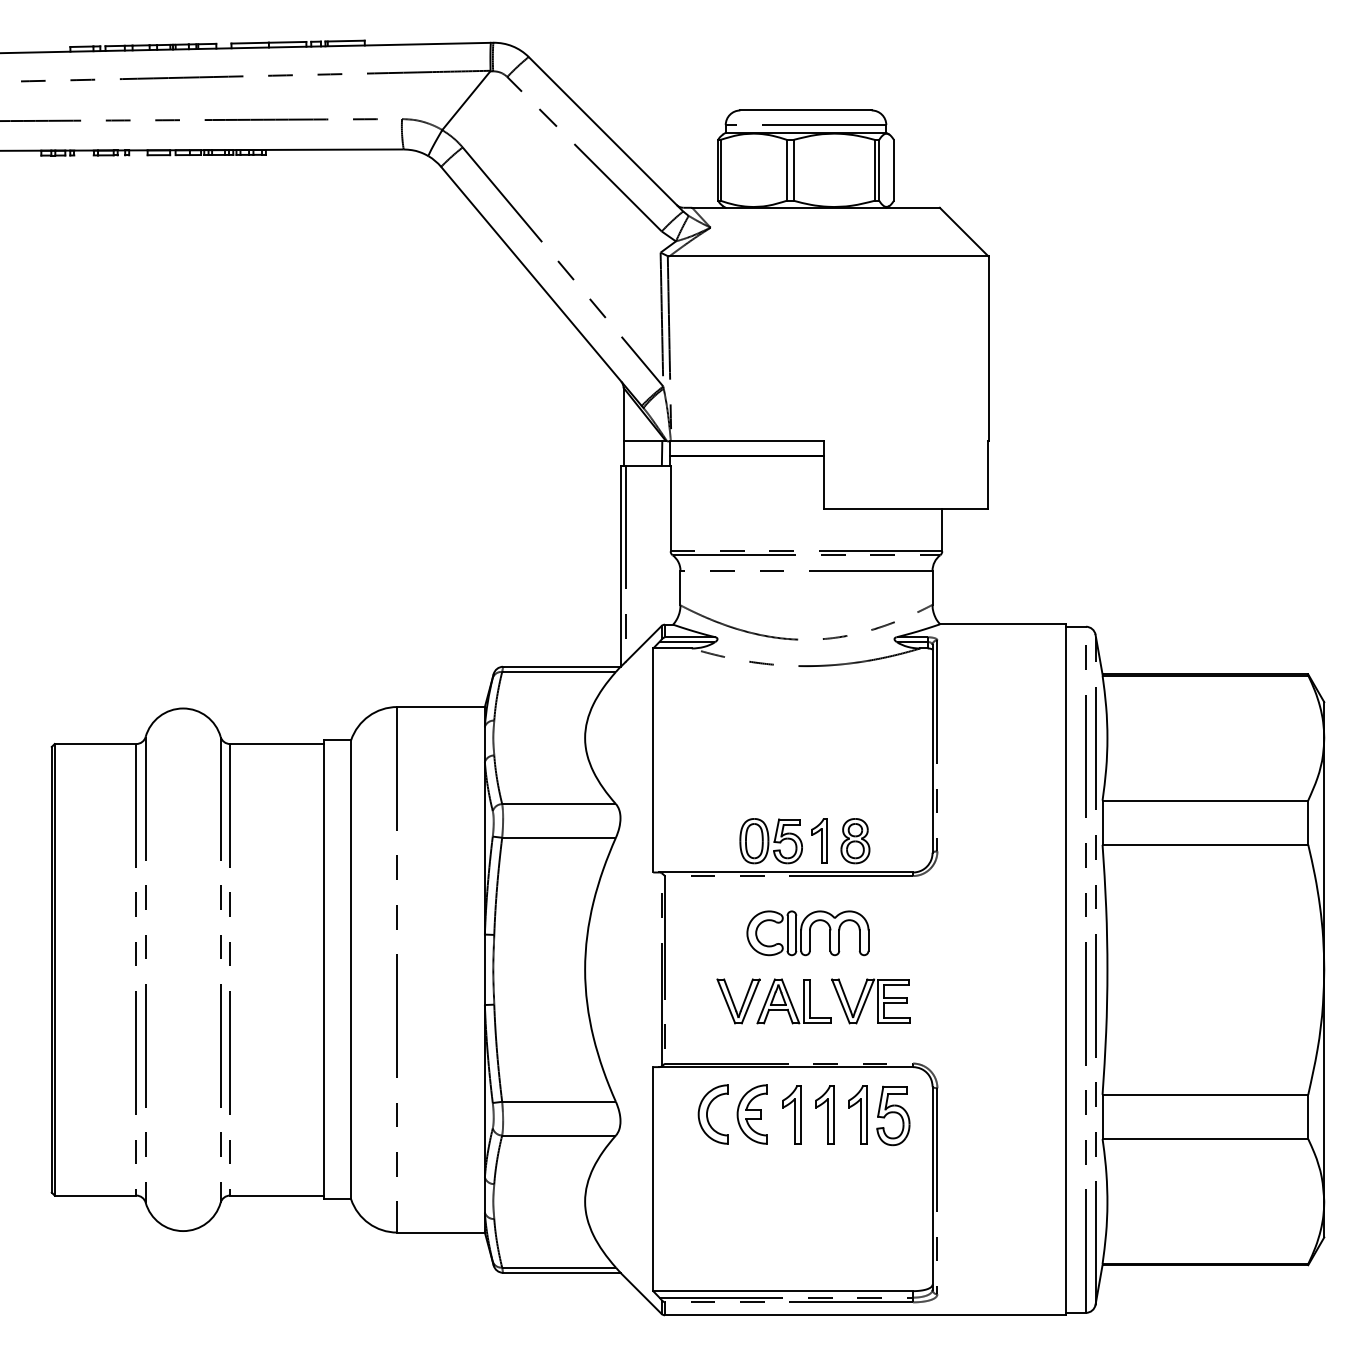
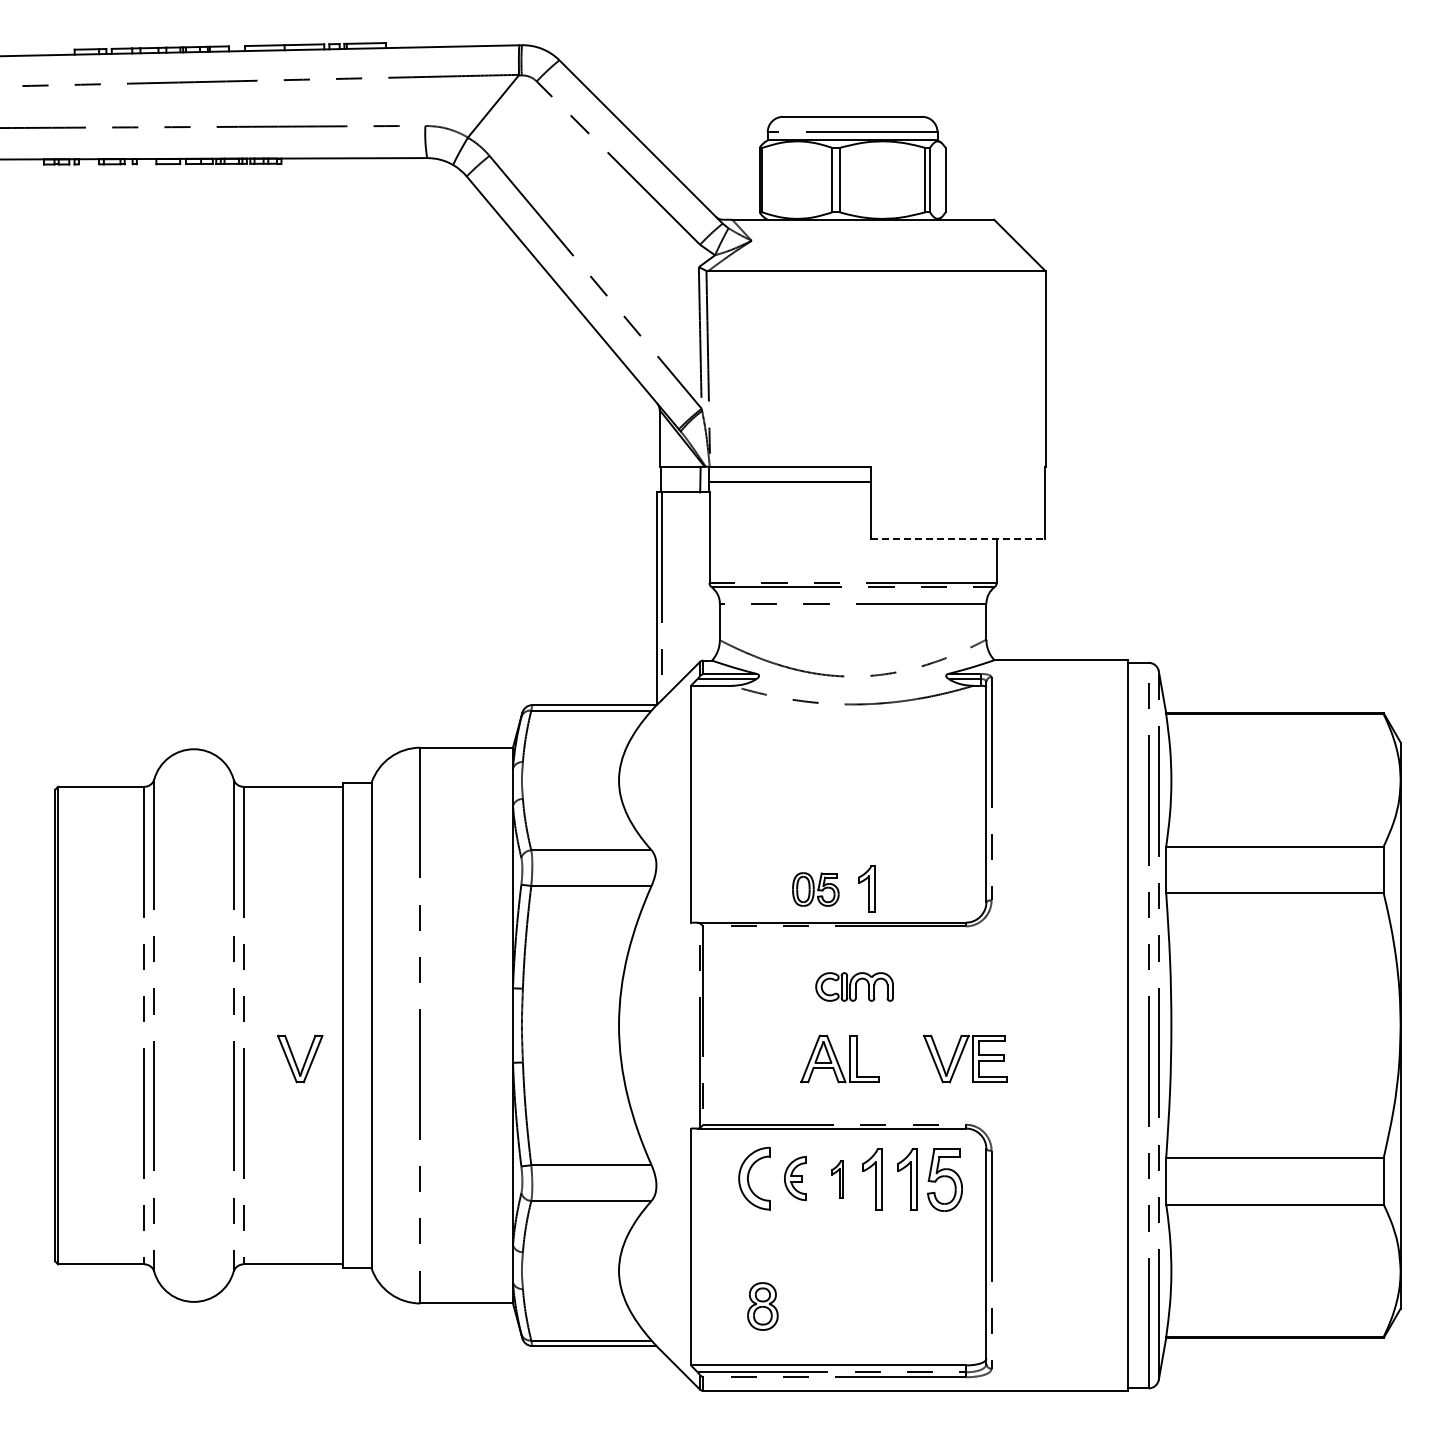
line: (905, 509) -> (957, 538), solid -> dashed
part: (770, 841) -> (815, 889), size x0.7
part: (855, 841) -> (762, 1306), moved
part: (807, 932) -> (854, 986), size x0.6
part: (738, 1000) -> (300, 1058), moved
part: (871, 1000) -> (965, 1058), moved
part: (752, 1114) -> (795, 1178), size x0.7
part: (791, 1115) -> (837, 1179), size x0.6

